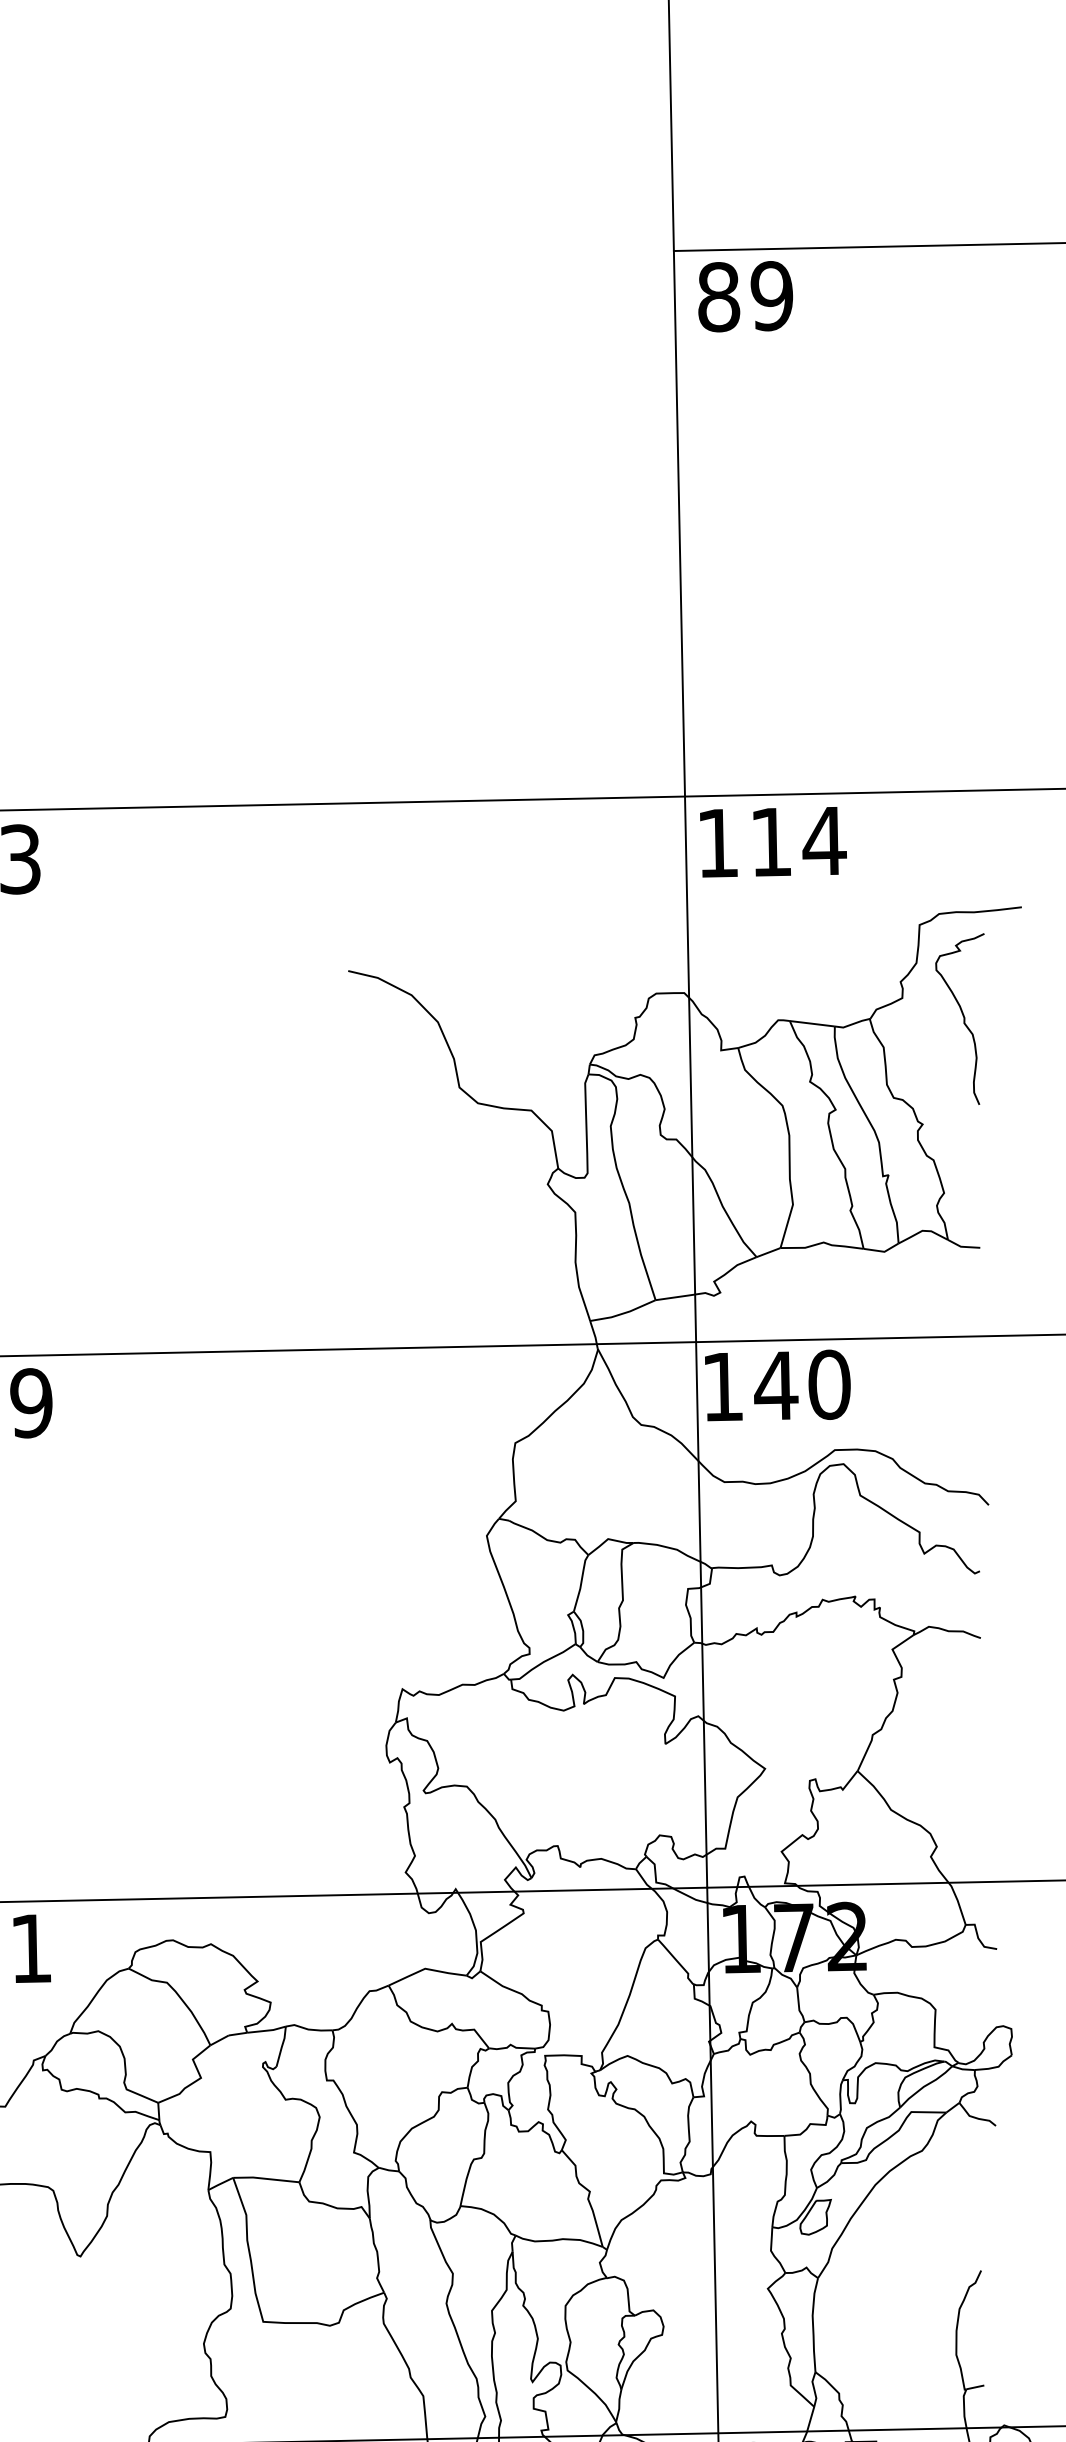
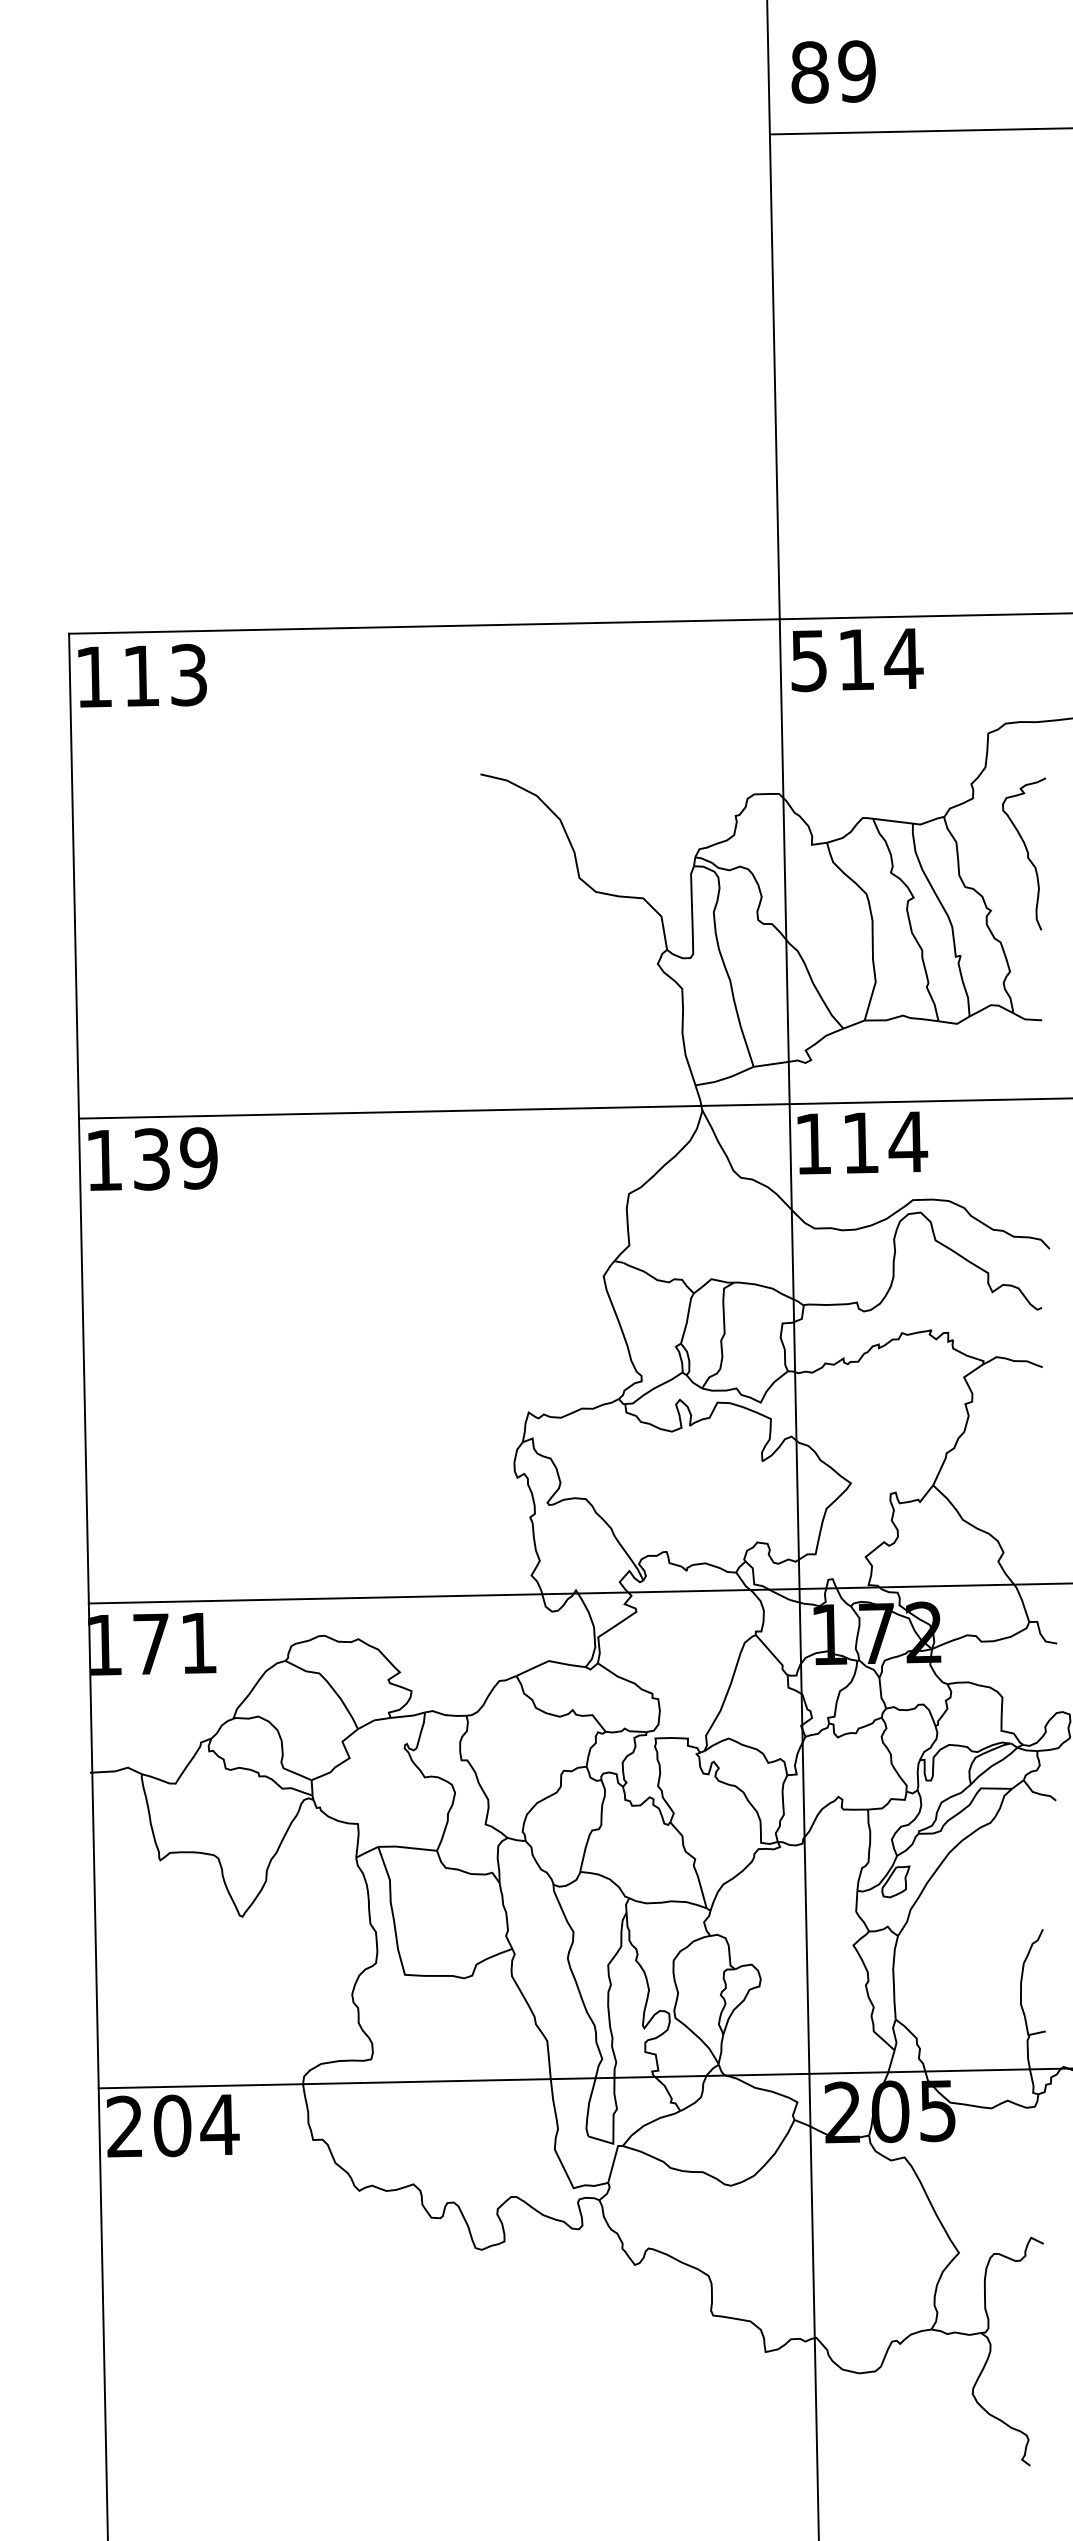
text: (745, 296) -> (833, 71), moved
text: (717, 844) -> (808, 661), 114 -> 514
curve: (962, 1016) -> (1026, 851), moved
text: (802, 1384) -> (884, 1141), 140 -> 114

